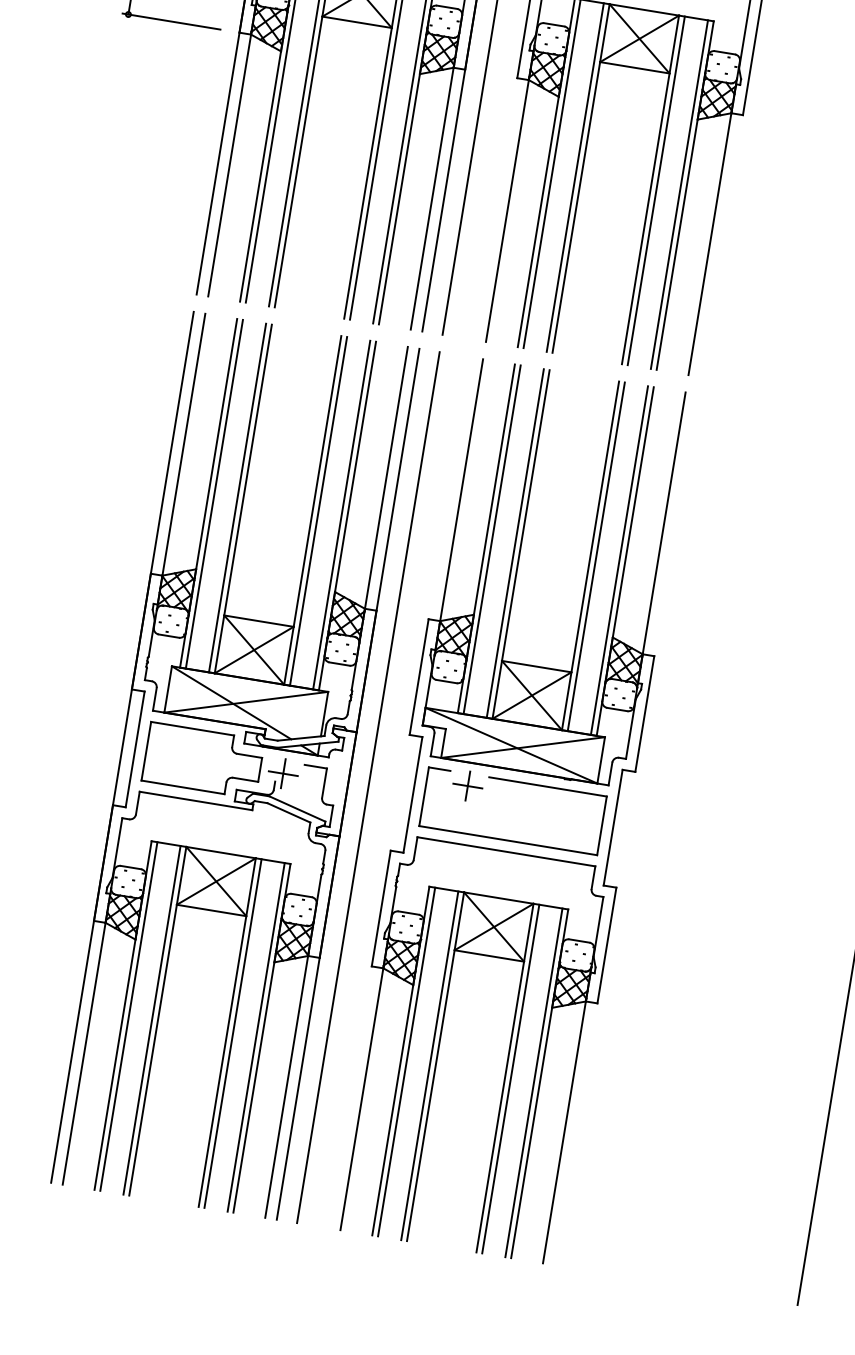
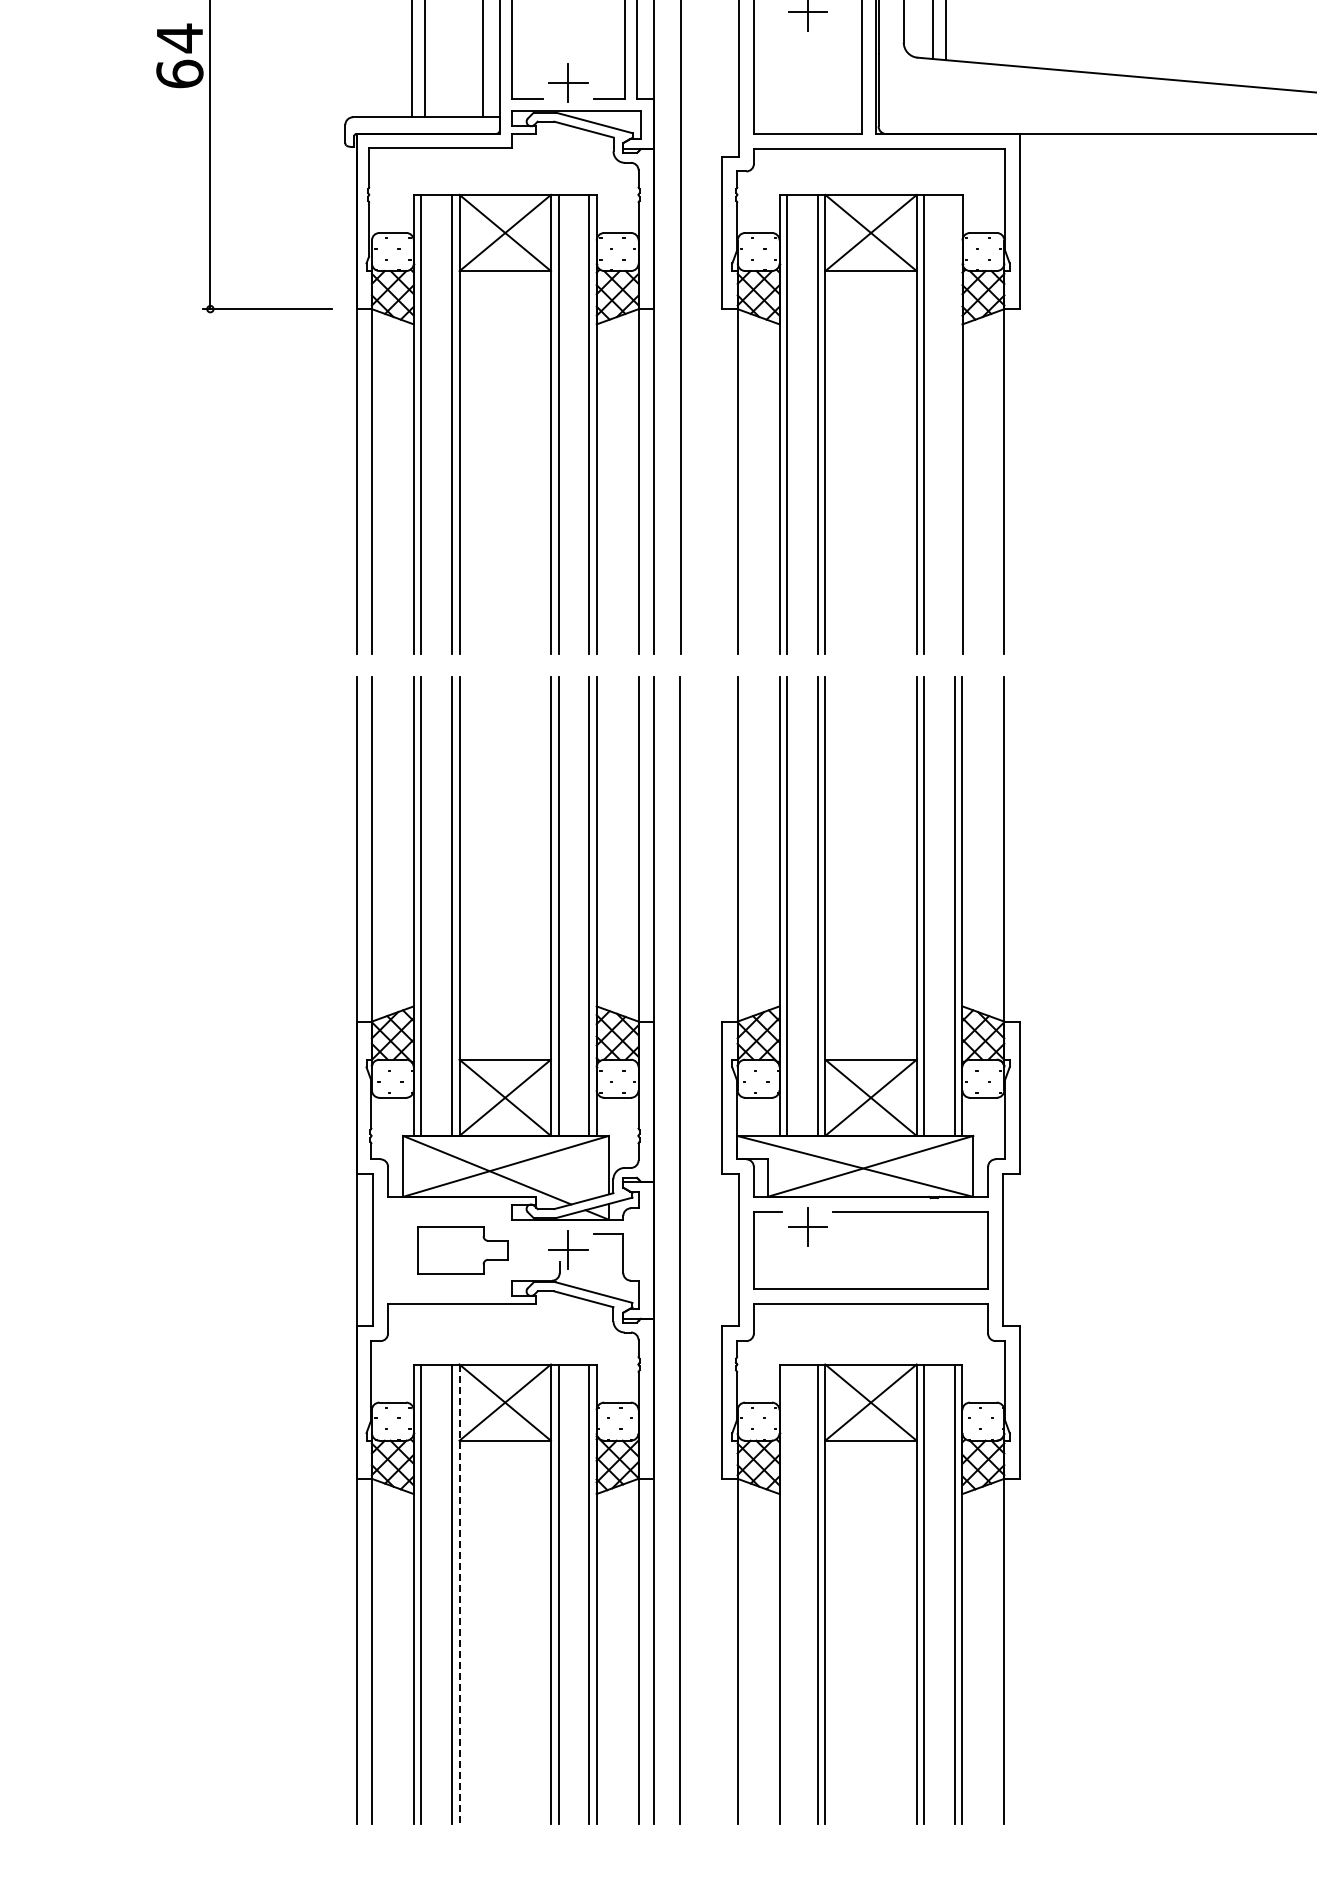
line: (679, 193) -> (954, 423), removed
part: (202, 760) -> (462, 1250), size x0.6
line: (157, 1021) -> (459, 1594), solid -> dashed
line: (406, 1061) -> (787, 1593), removed

